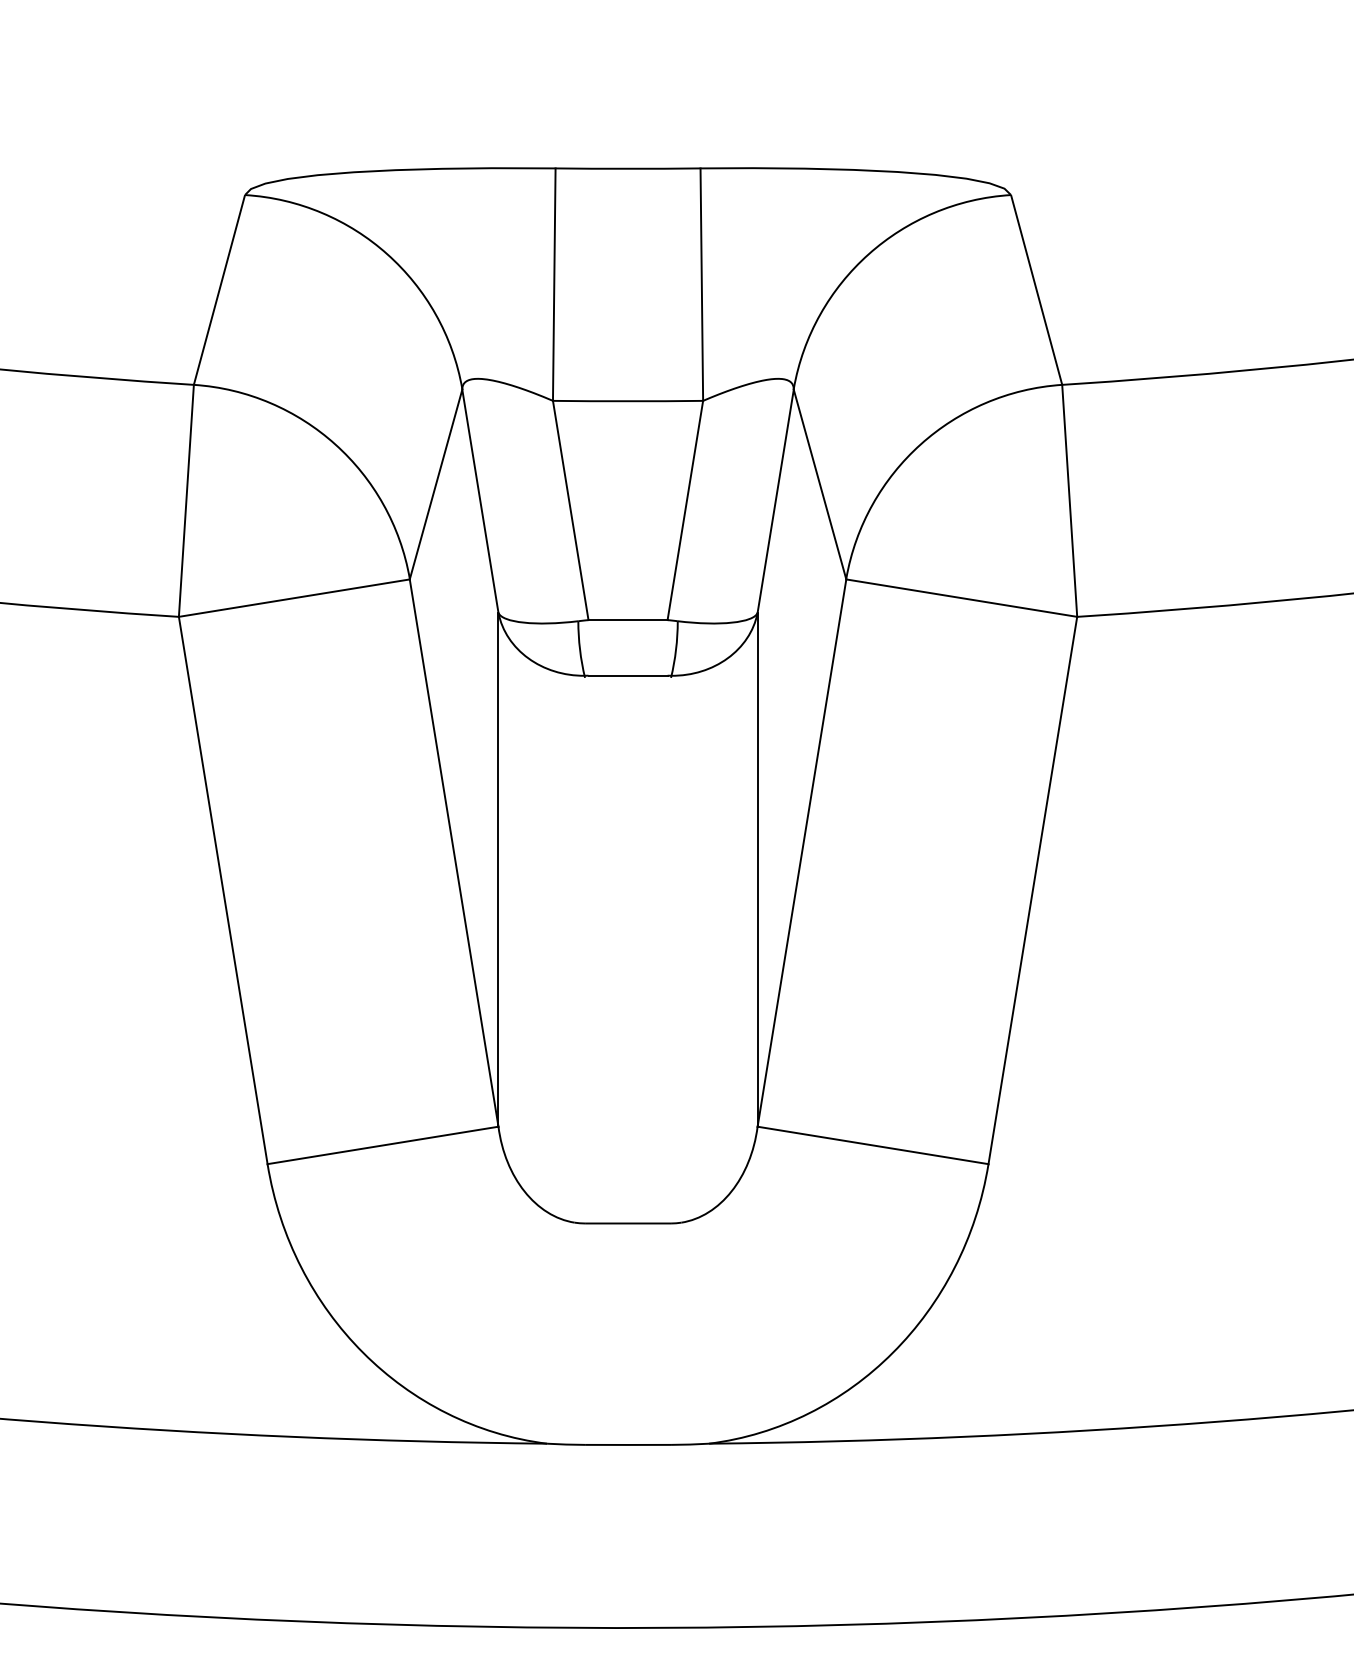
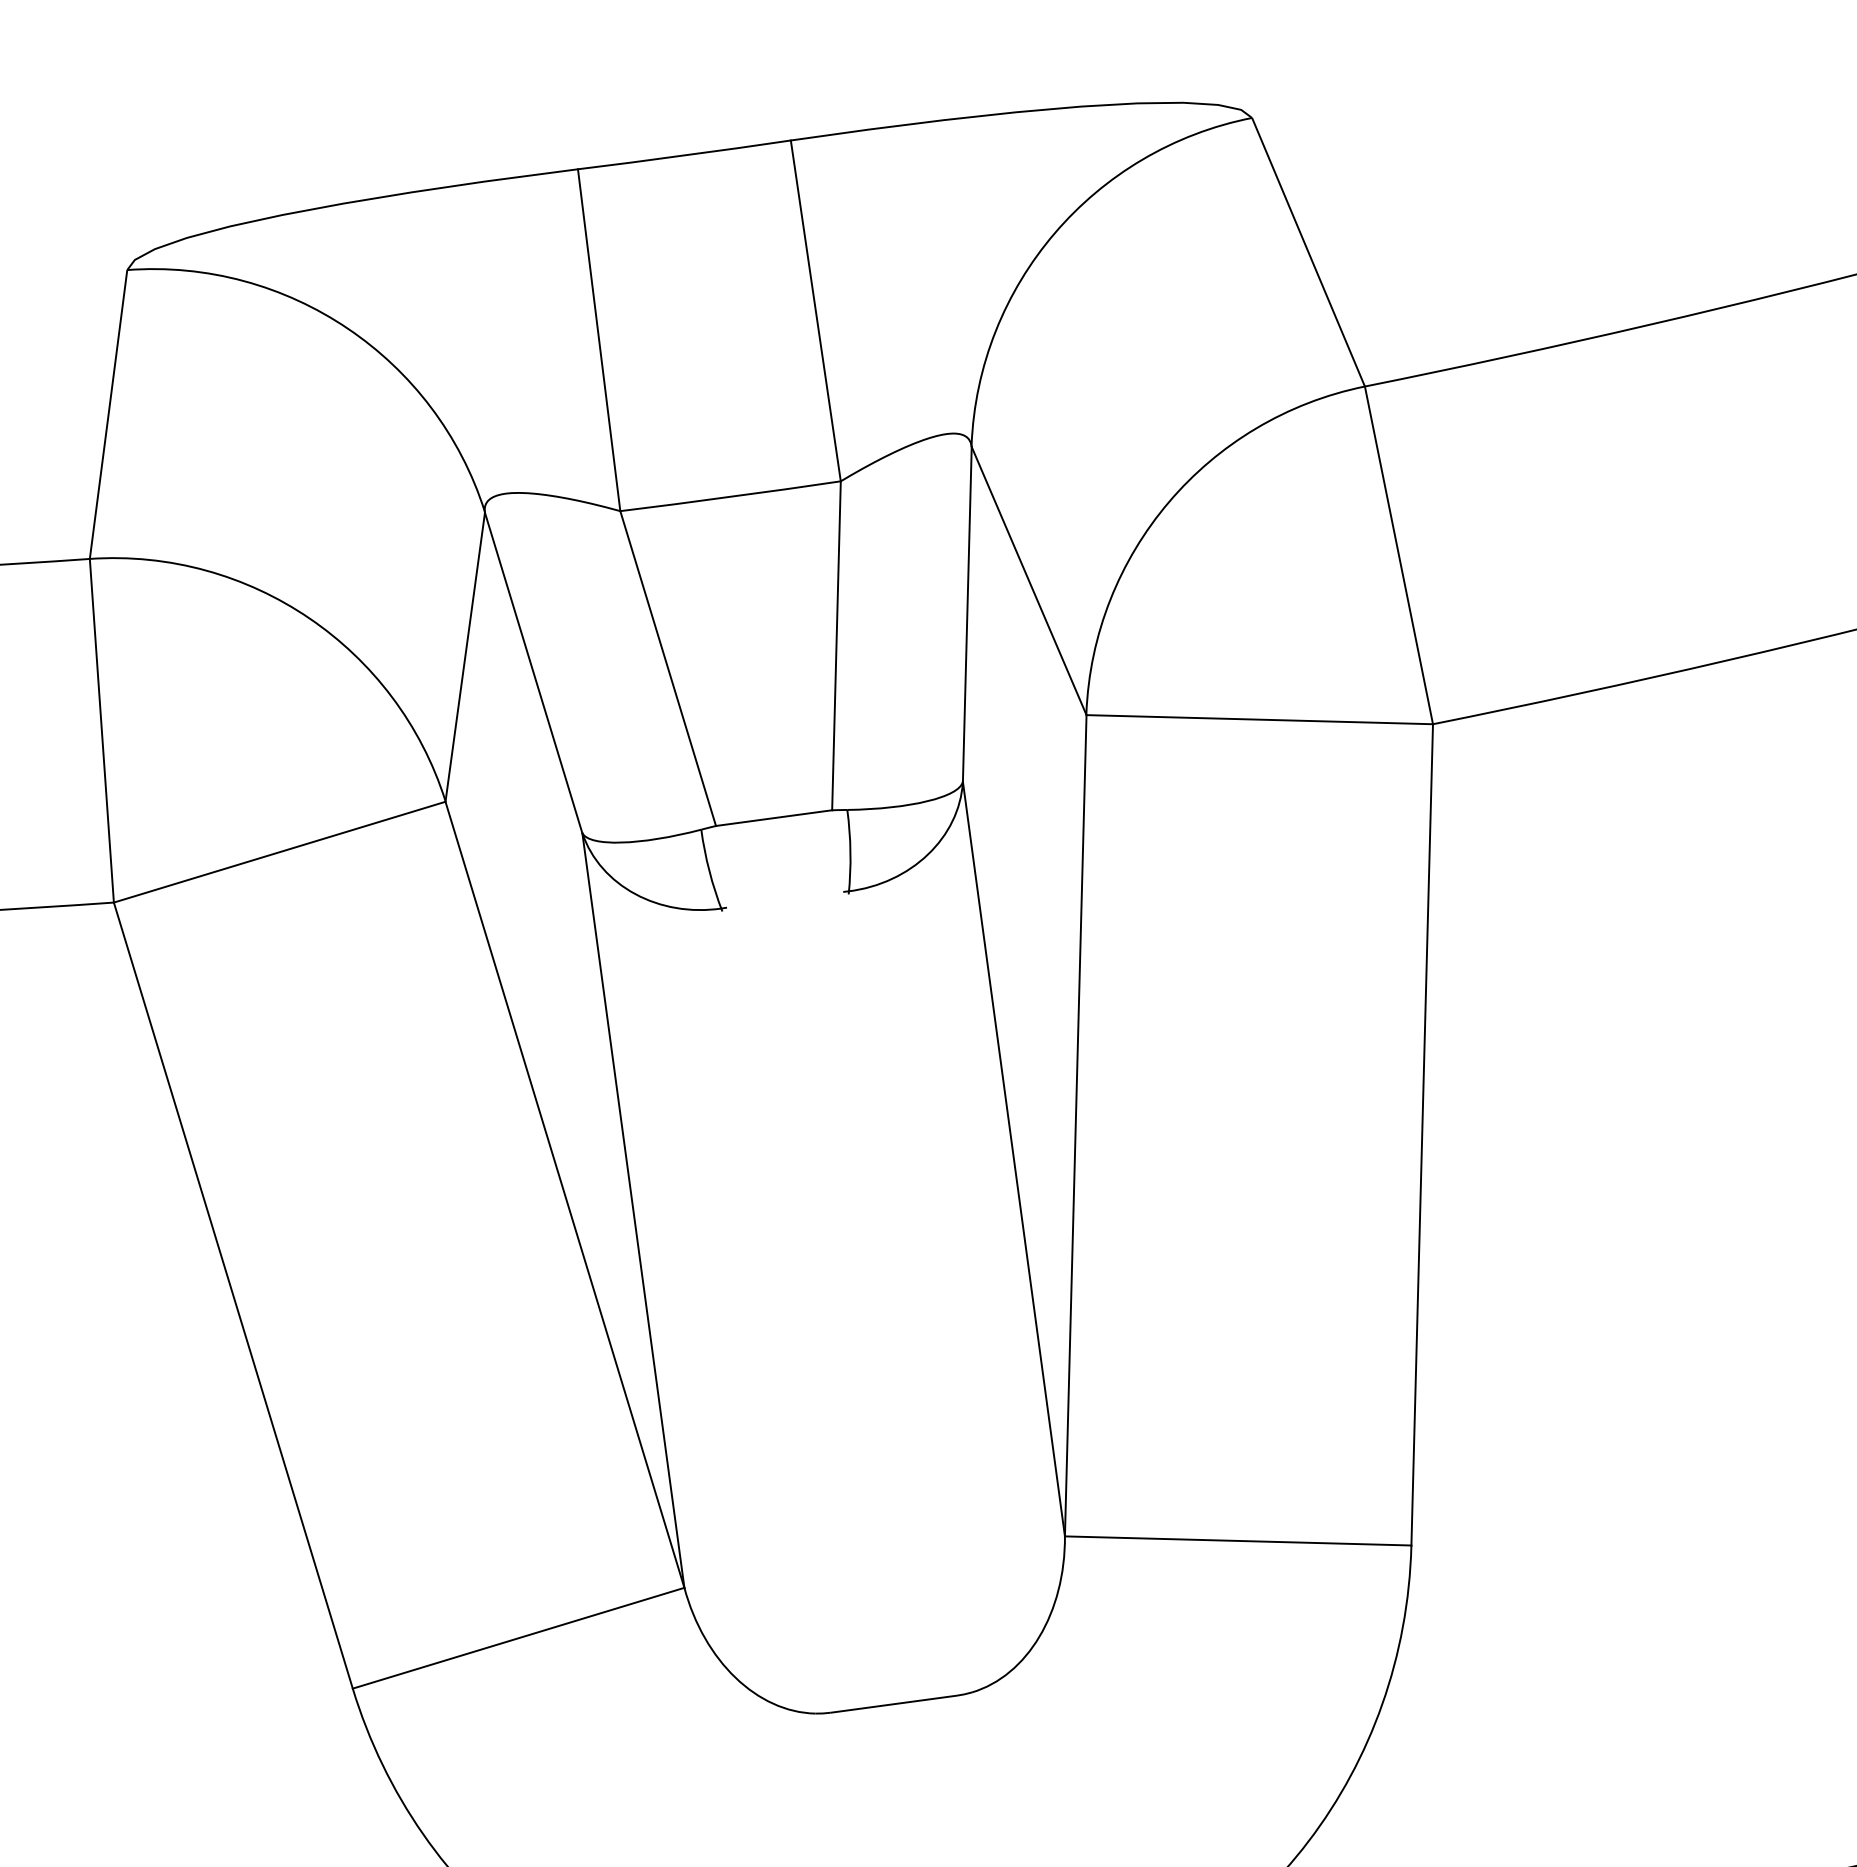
line: (627, 675) -> (784, 899), removed

